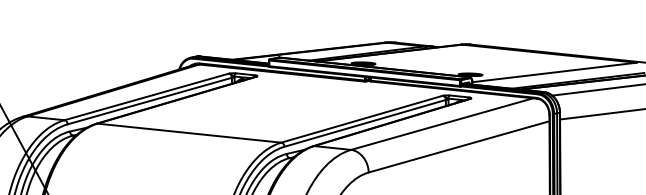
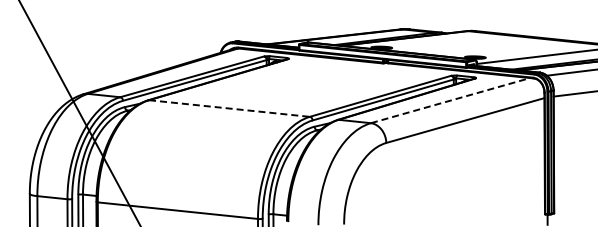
line: (442, 123) -> (450, 100), solid -> dashed
line: (189, 133) -> (229, 108), solid -> dashed

